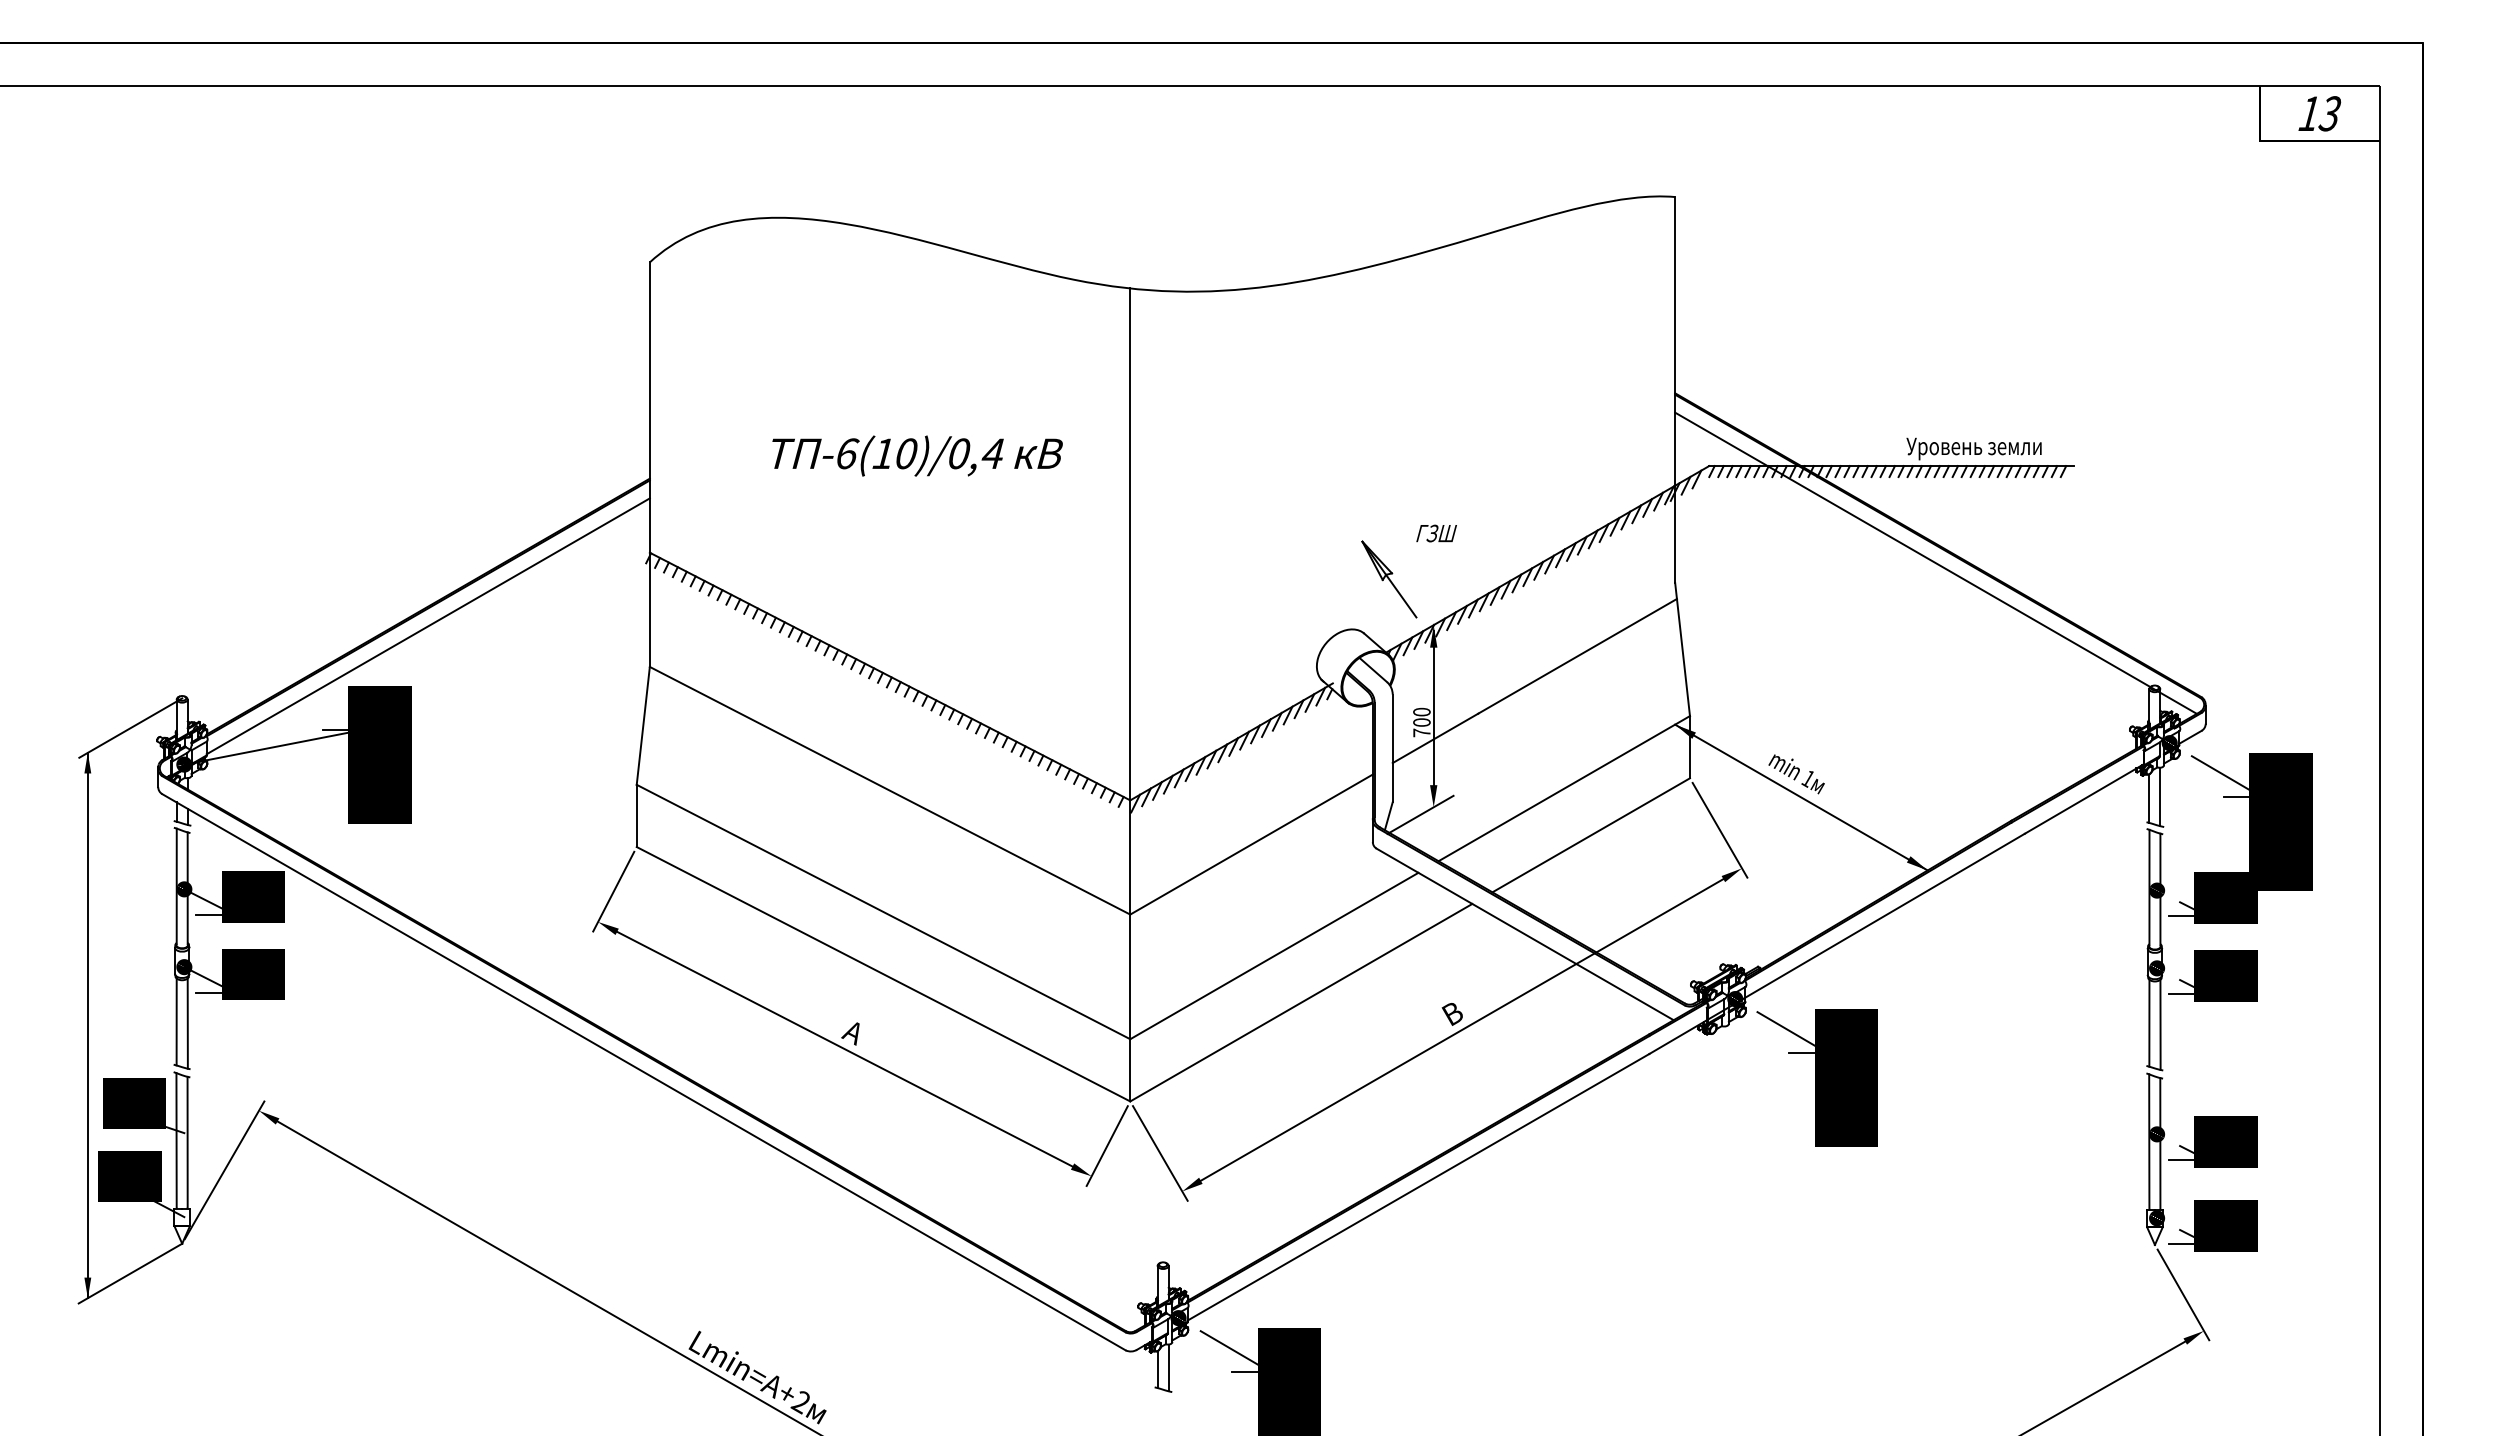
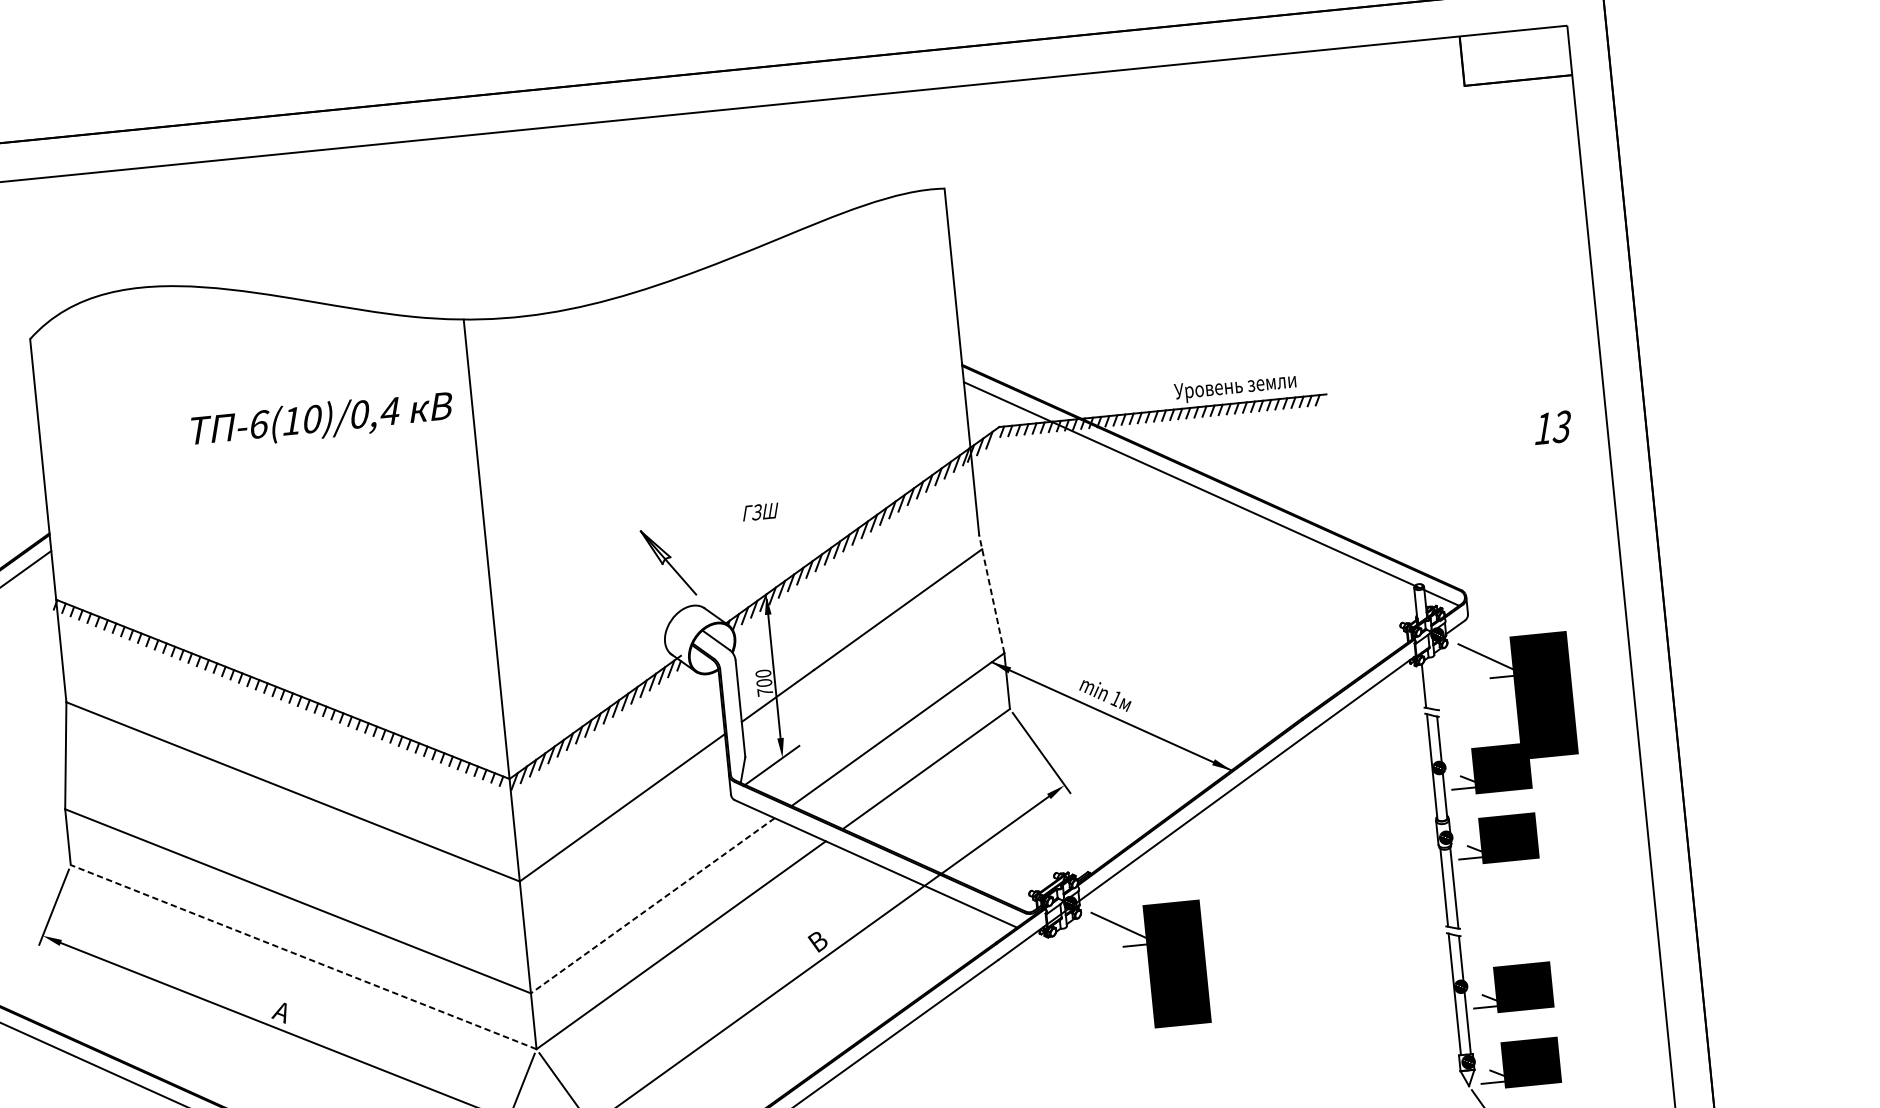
text: (2319, 113) -> (1552, 427), moved
text: (917, 455) -> (322, 419), moved
part: (1389, 579) -> (668, 562), moved
line: (1682, 649) -> (991, 594), solid -> dashed
line: (2160, 796) -> (1433, 683), removed
line: (1273, 956) -> (652, 906), solid -> dashed
line: (883, 974) -> (303, 957), solid -> dashed

